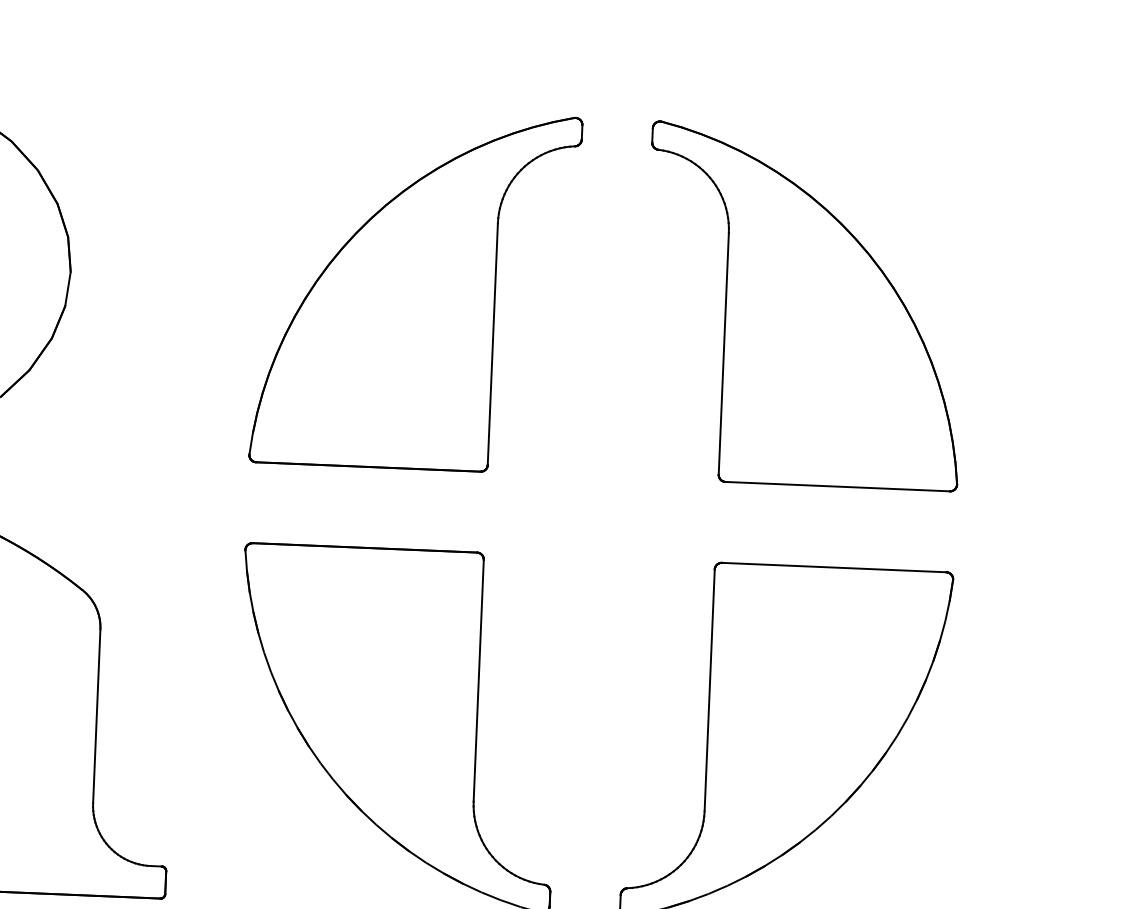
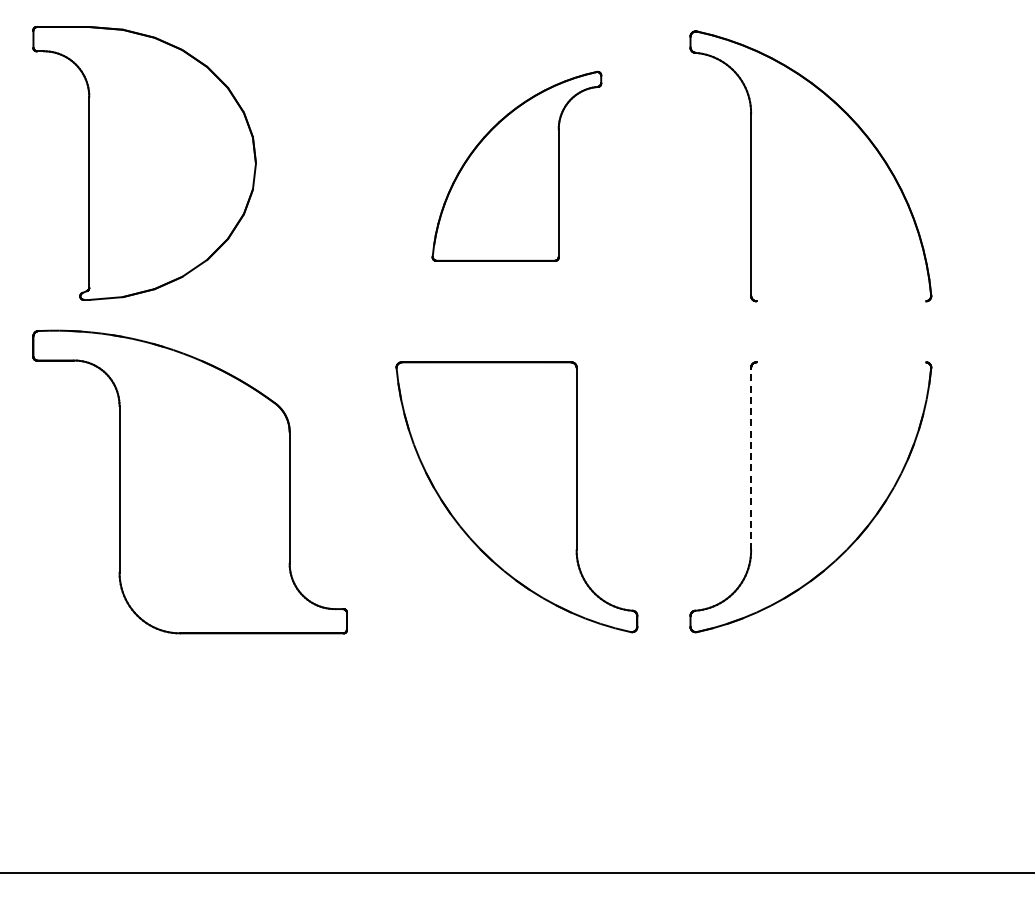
part: (415, 290) -> (516, 166), size x0.7
line: (836, 486) -> (840, 301), removed
line: (833, 567) -> (840, 362), removed
line: (710, 689) -> (751, 458), solid -> dashed

